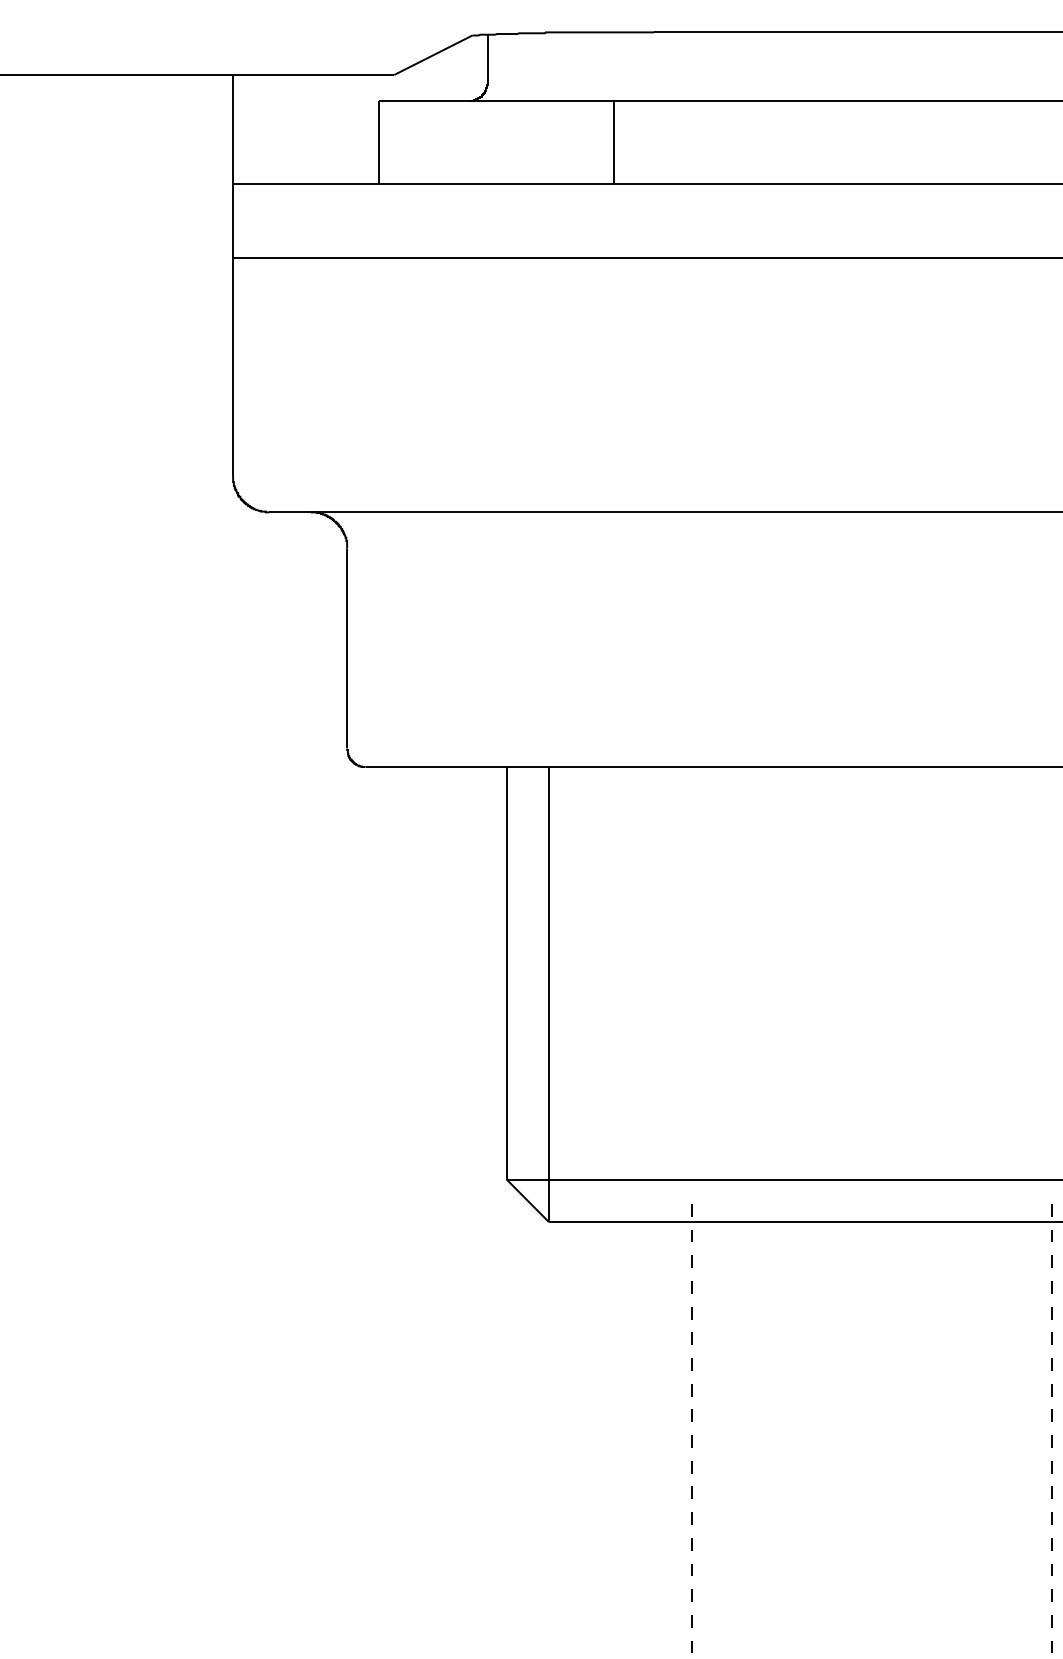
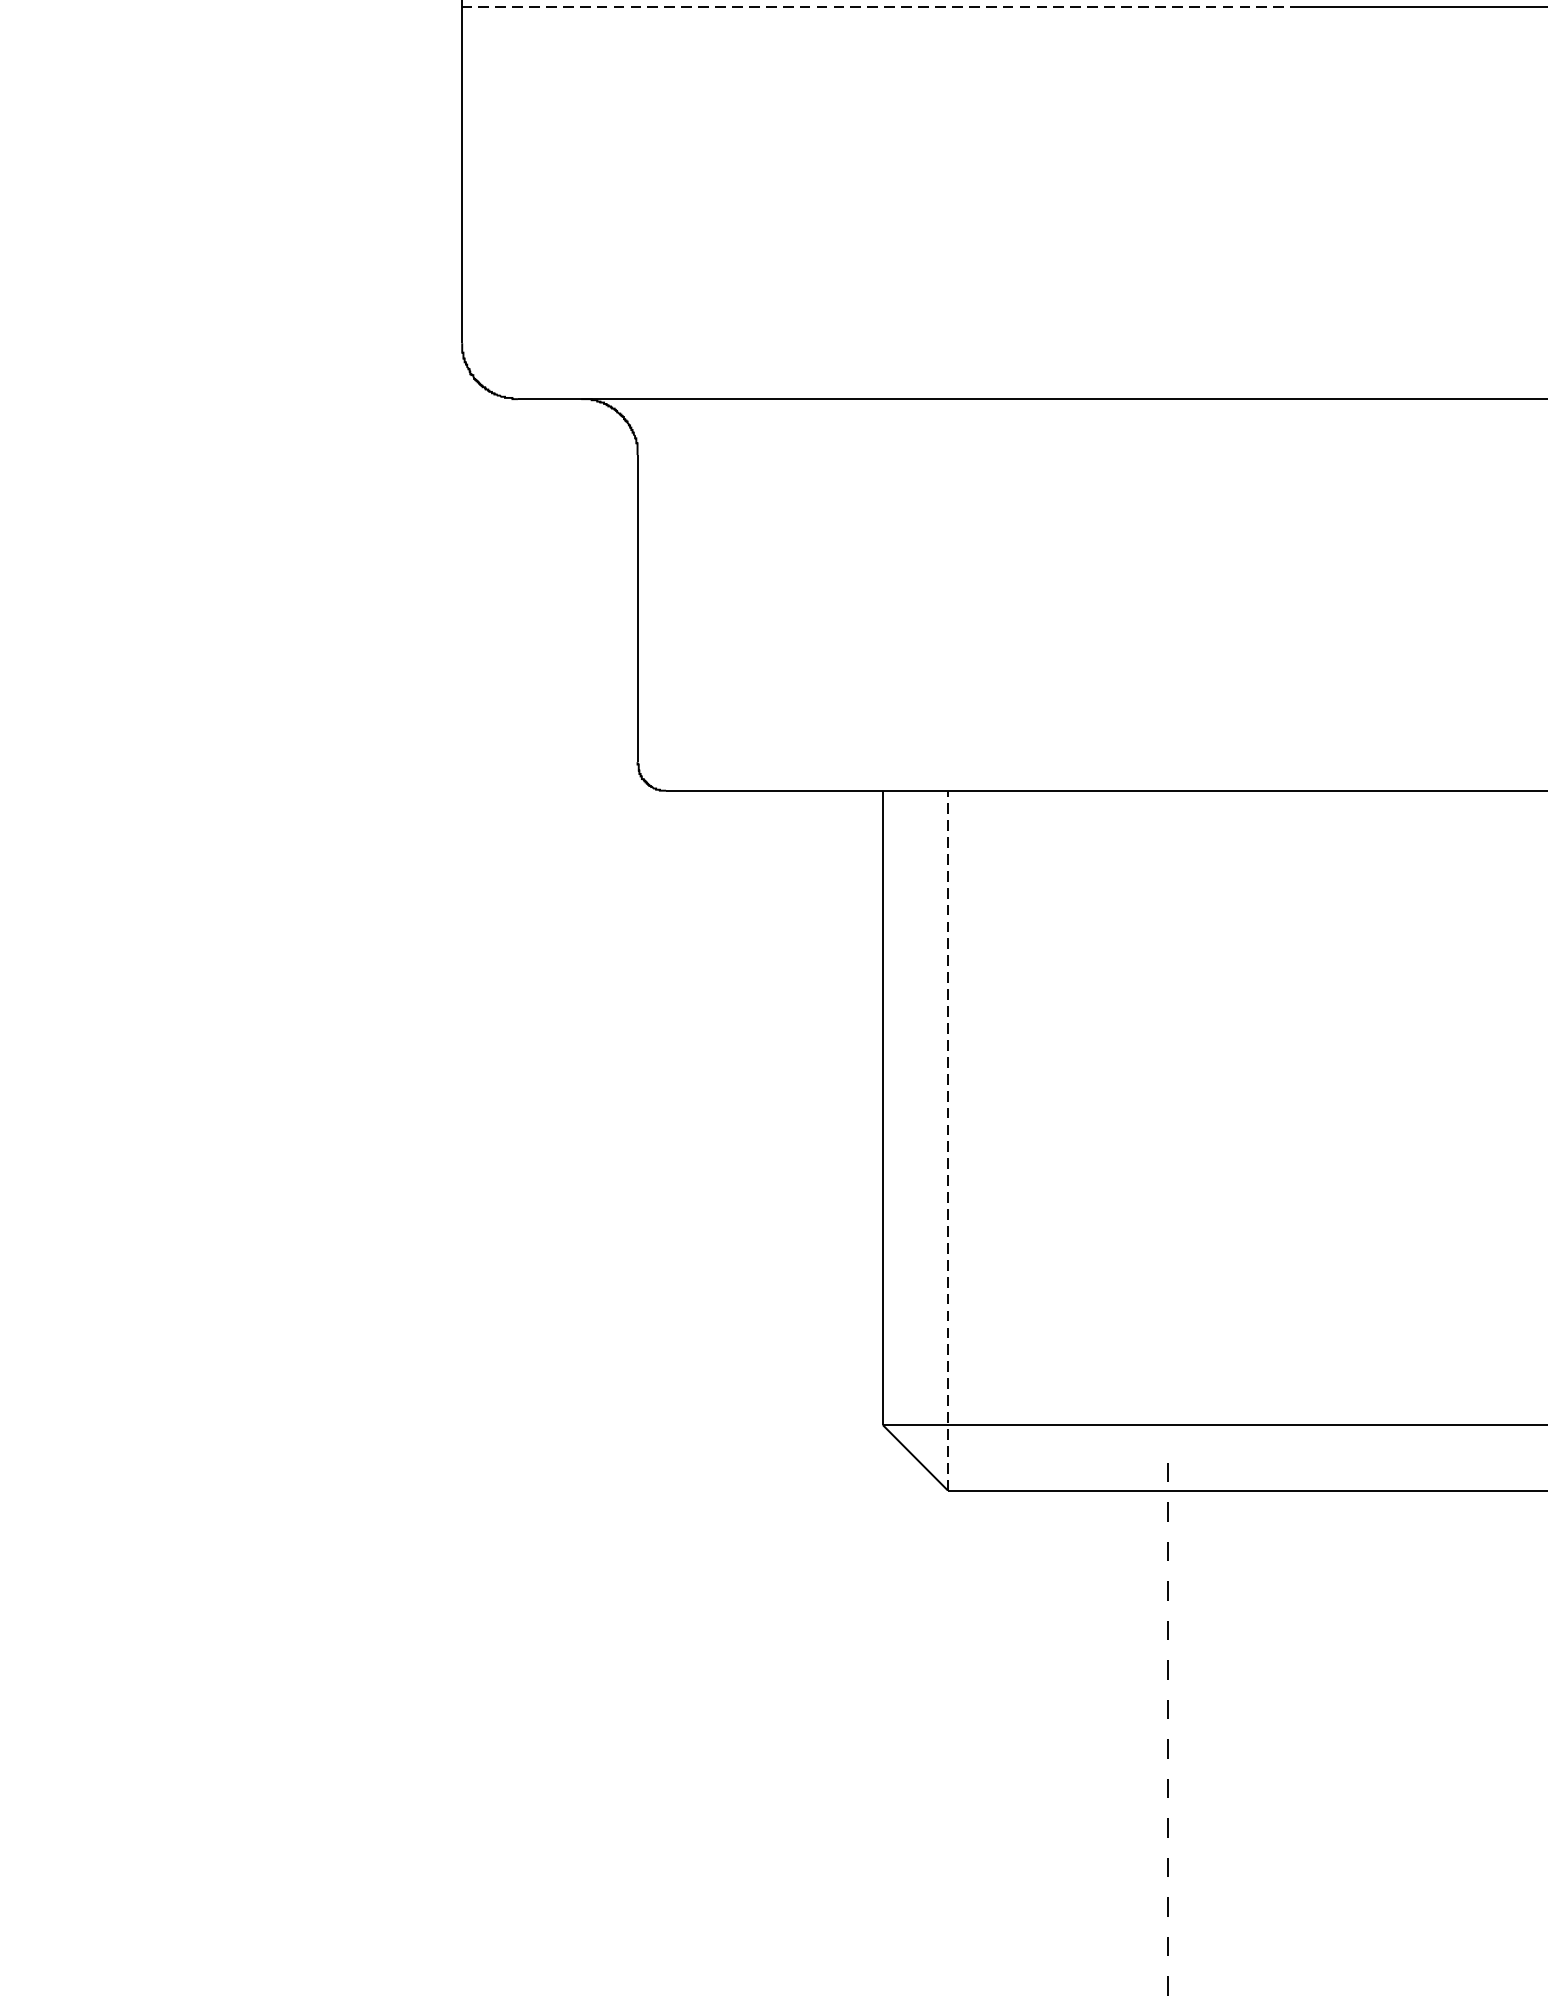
line: (505, 257) -> (881, 7), solid -> dashed
line: (548, 994) -> (947, 1140), solid -> dashed

